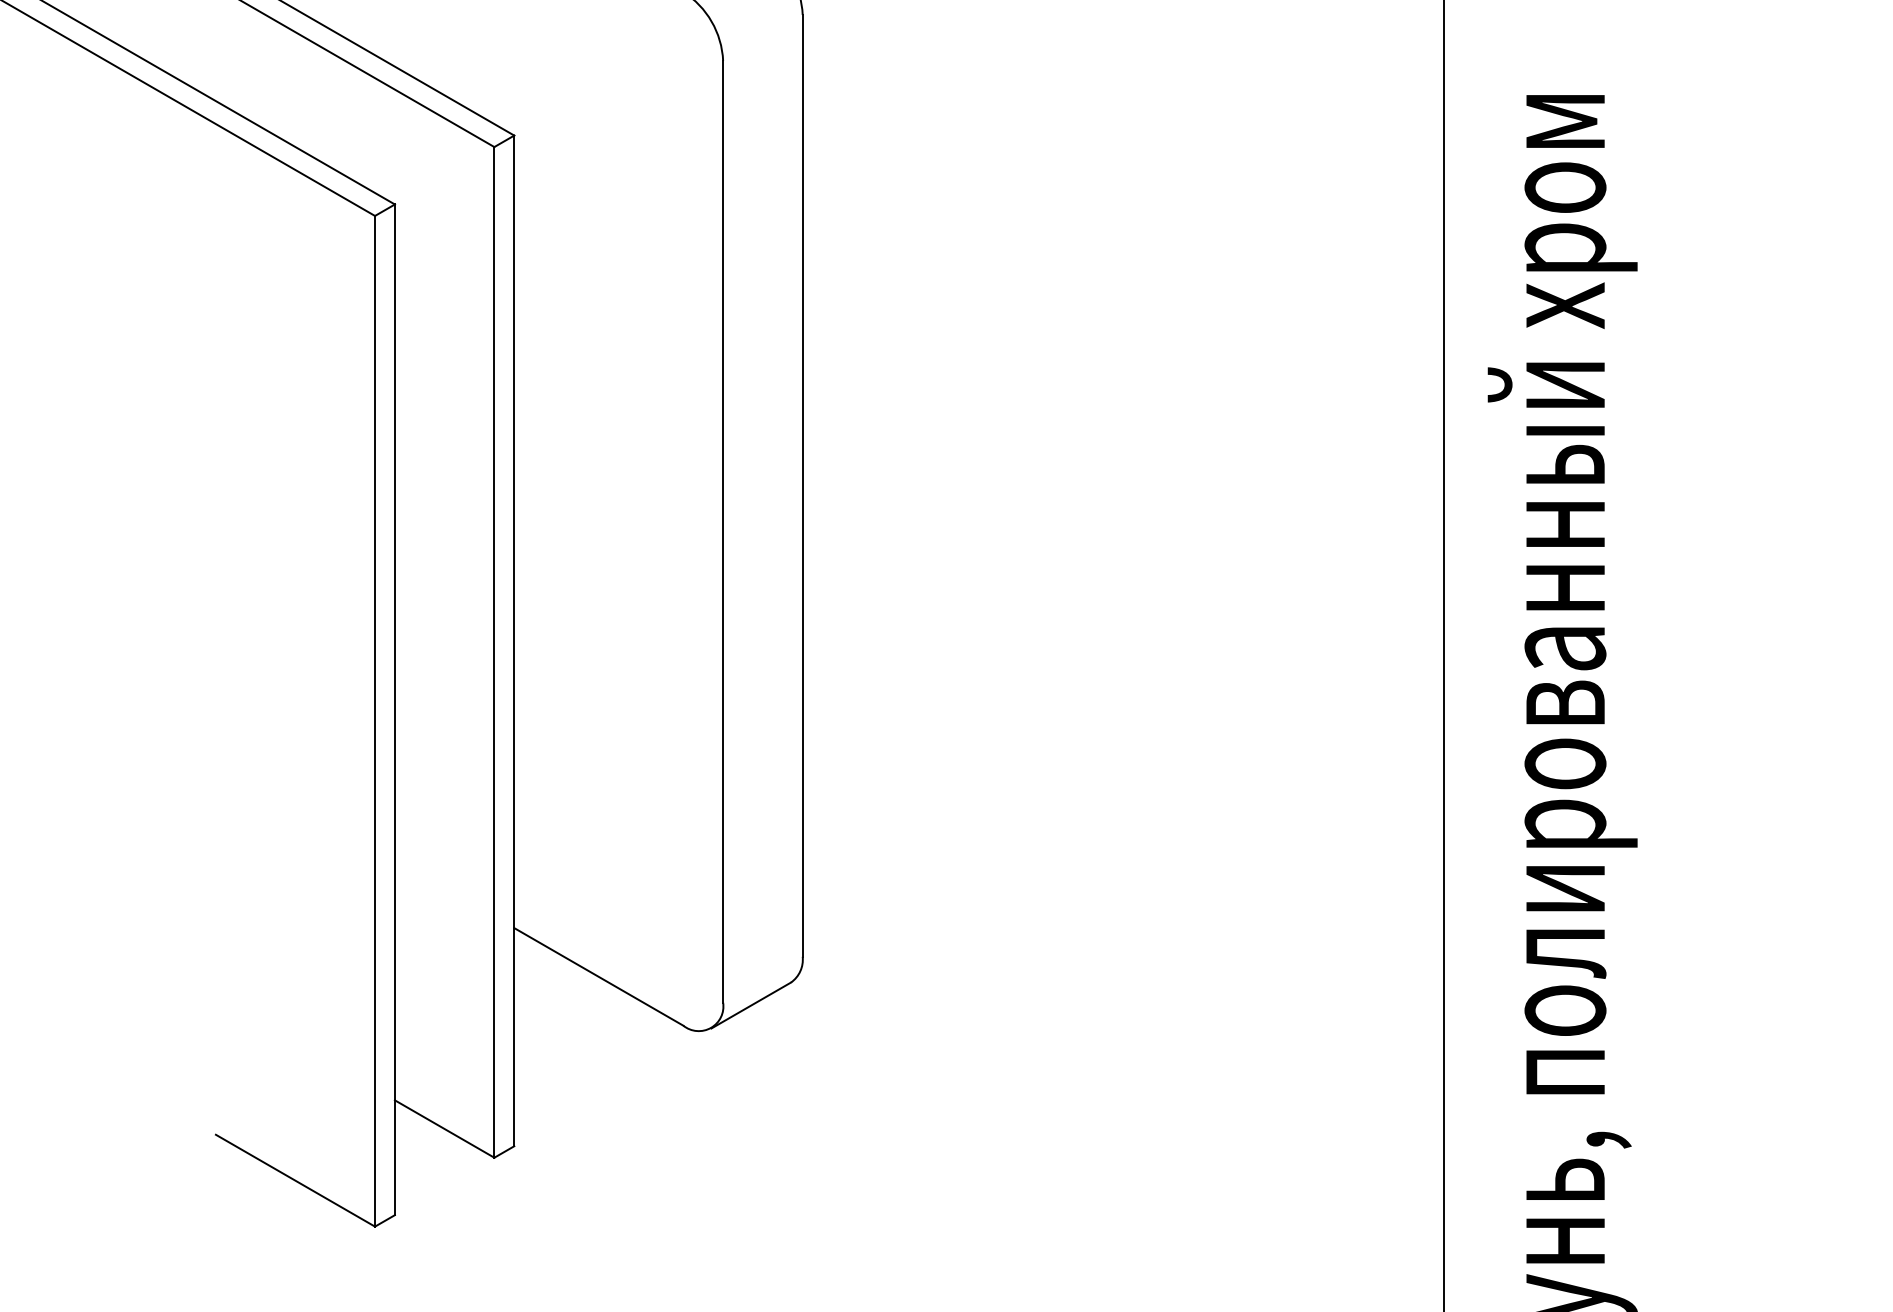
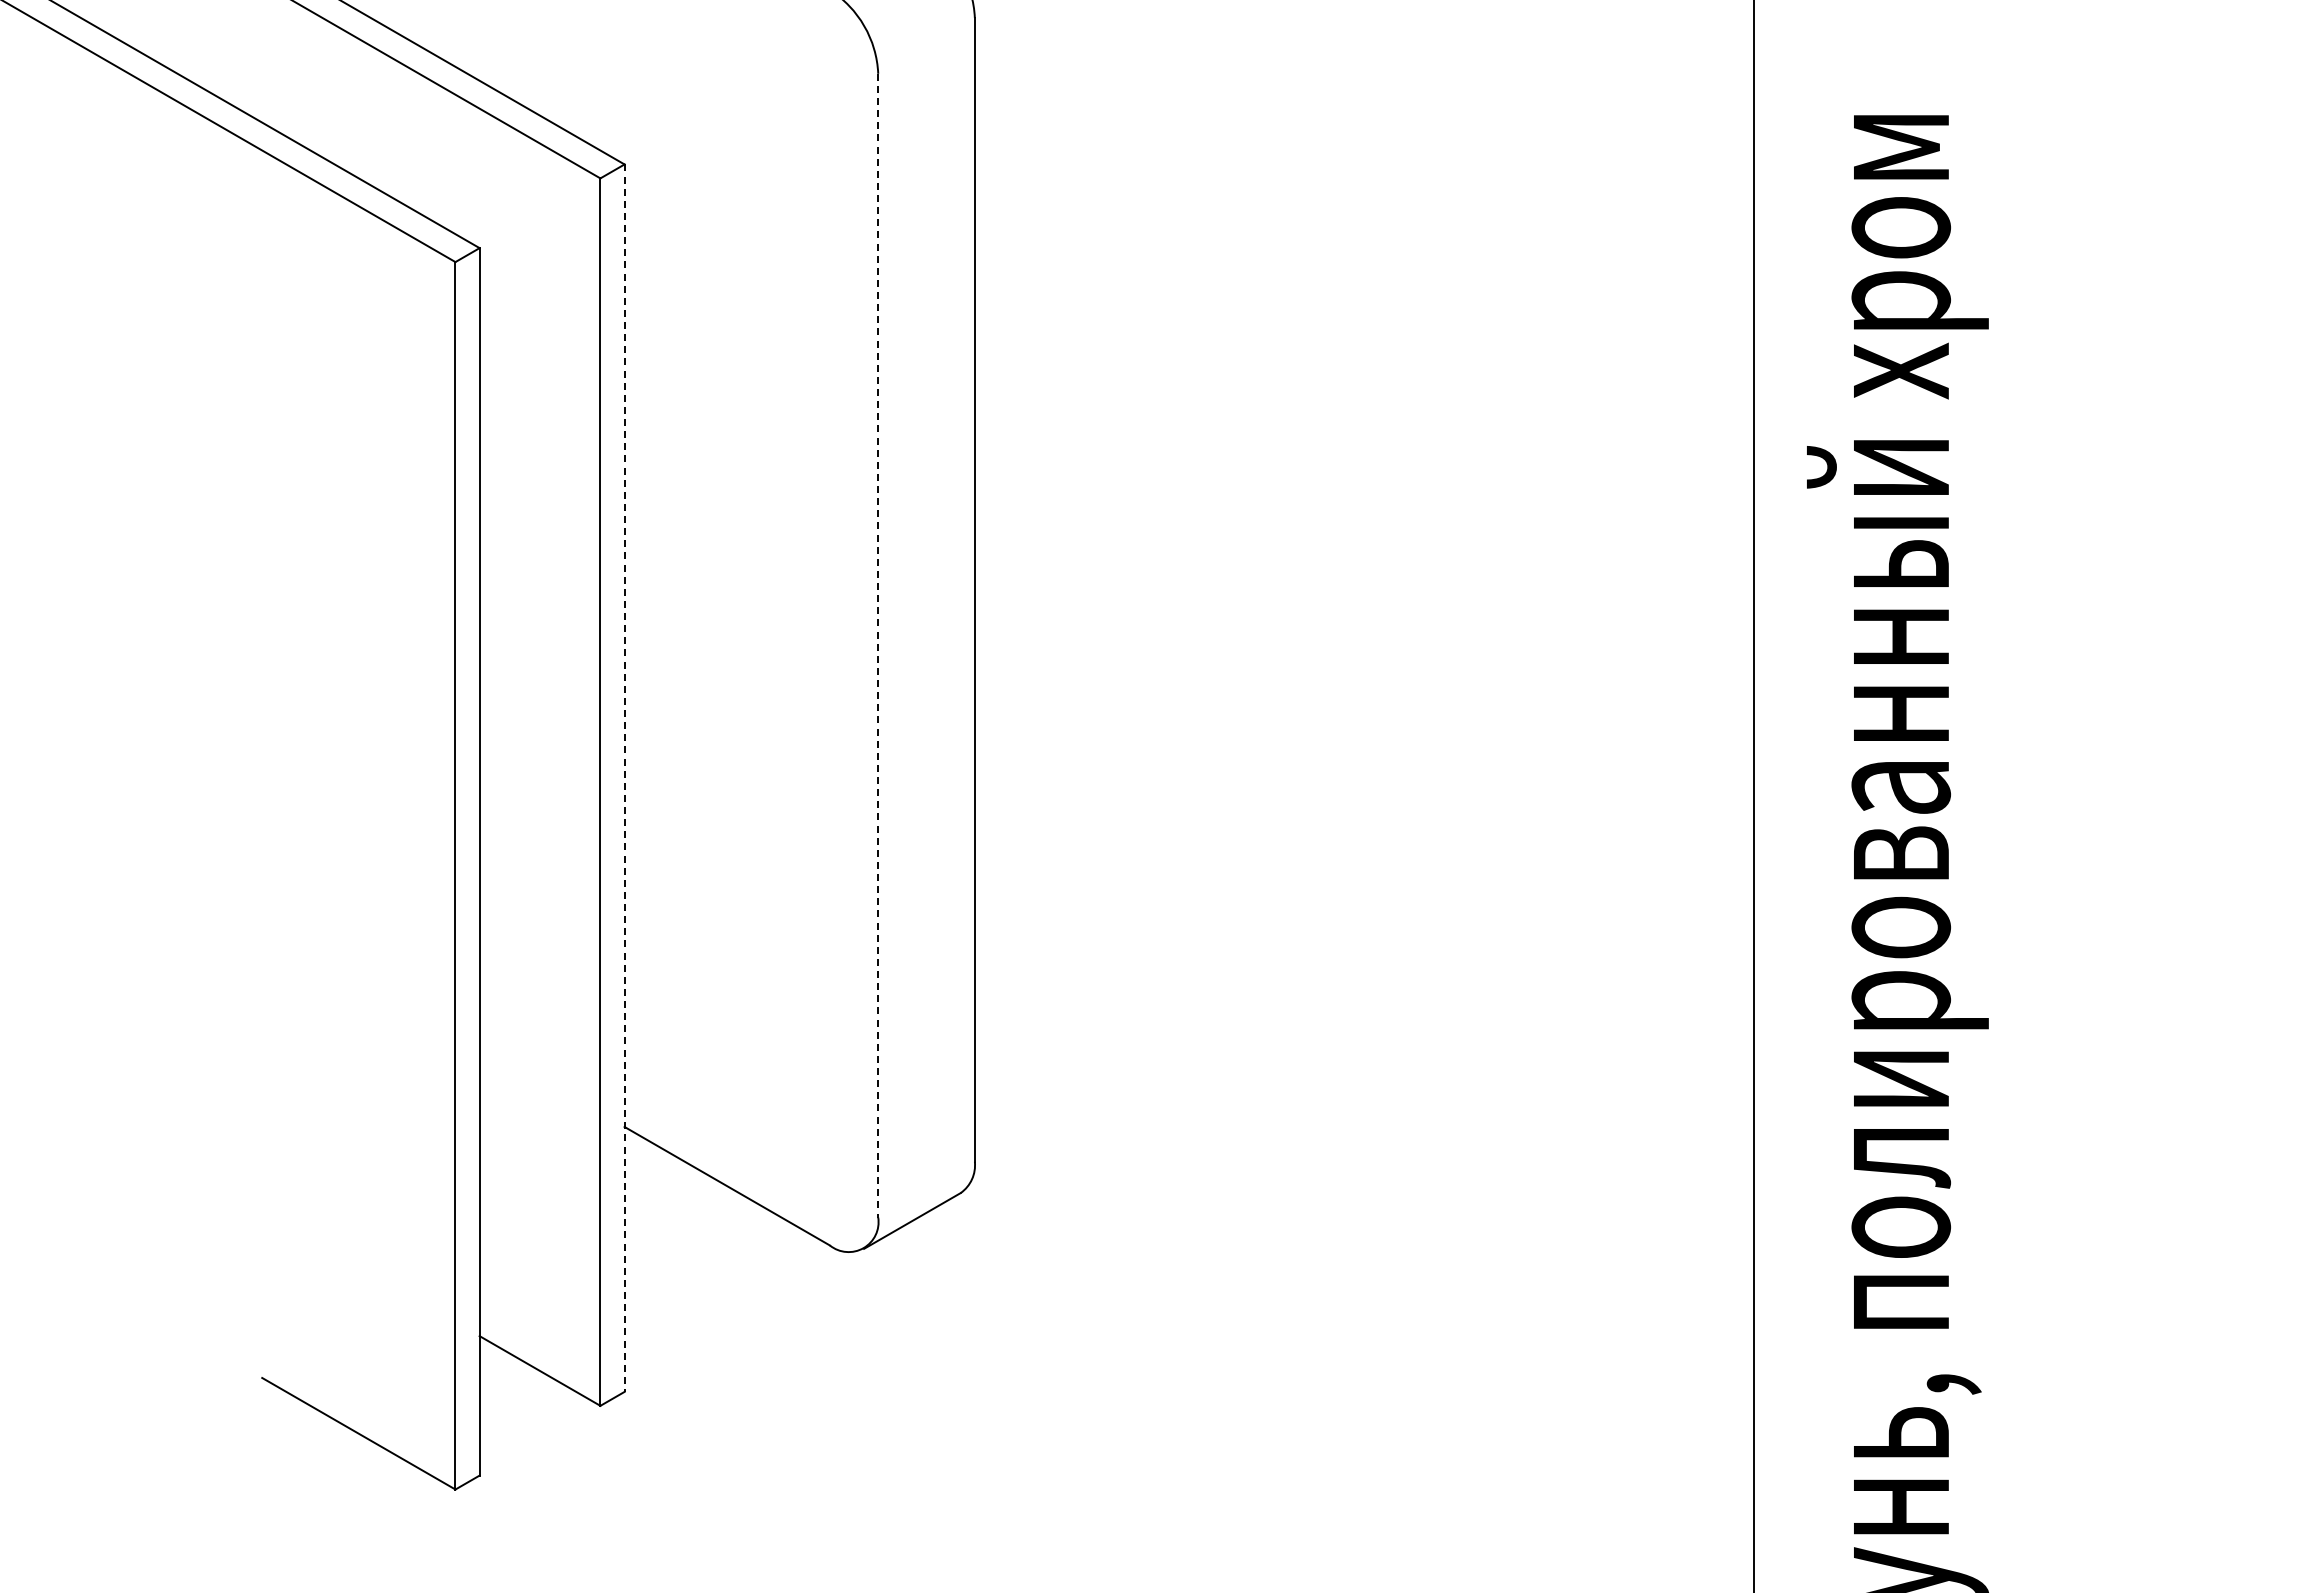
line: (723, 531) -> (878, 645), solid -> dashed
line: (514, 641) -> (624, 778), solid -> dashed

